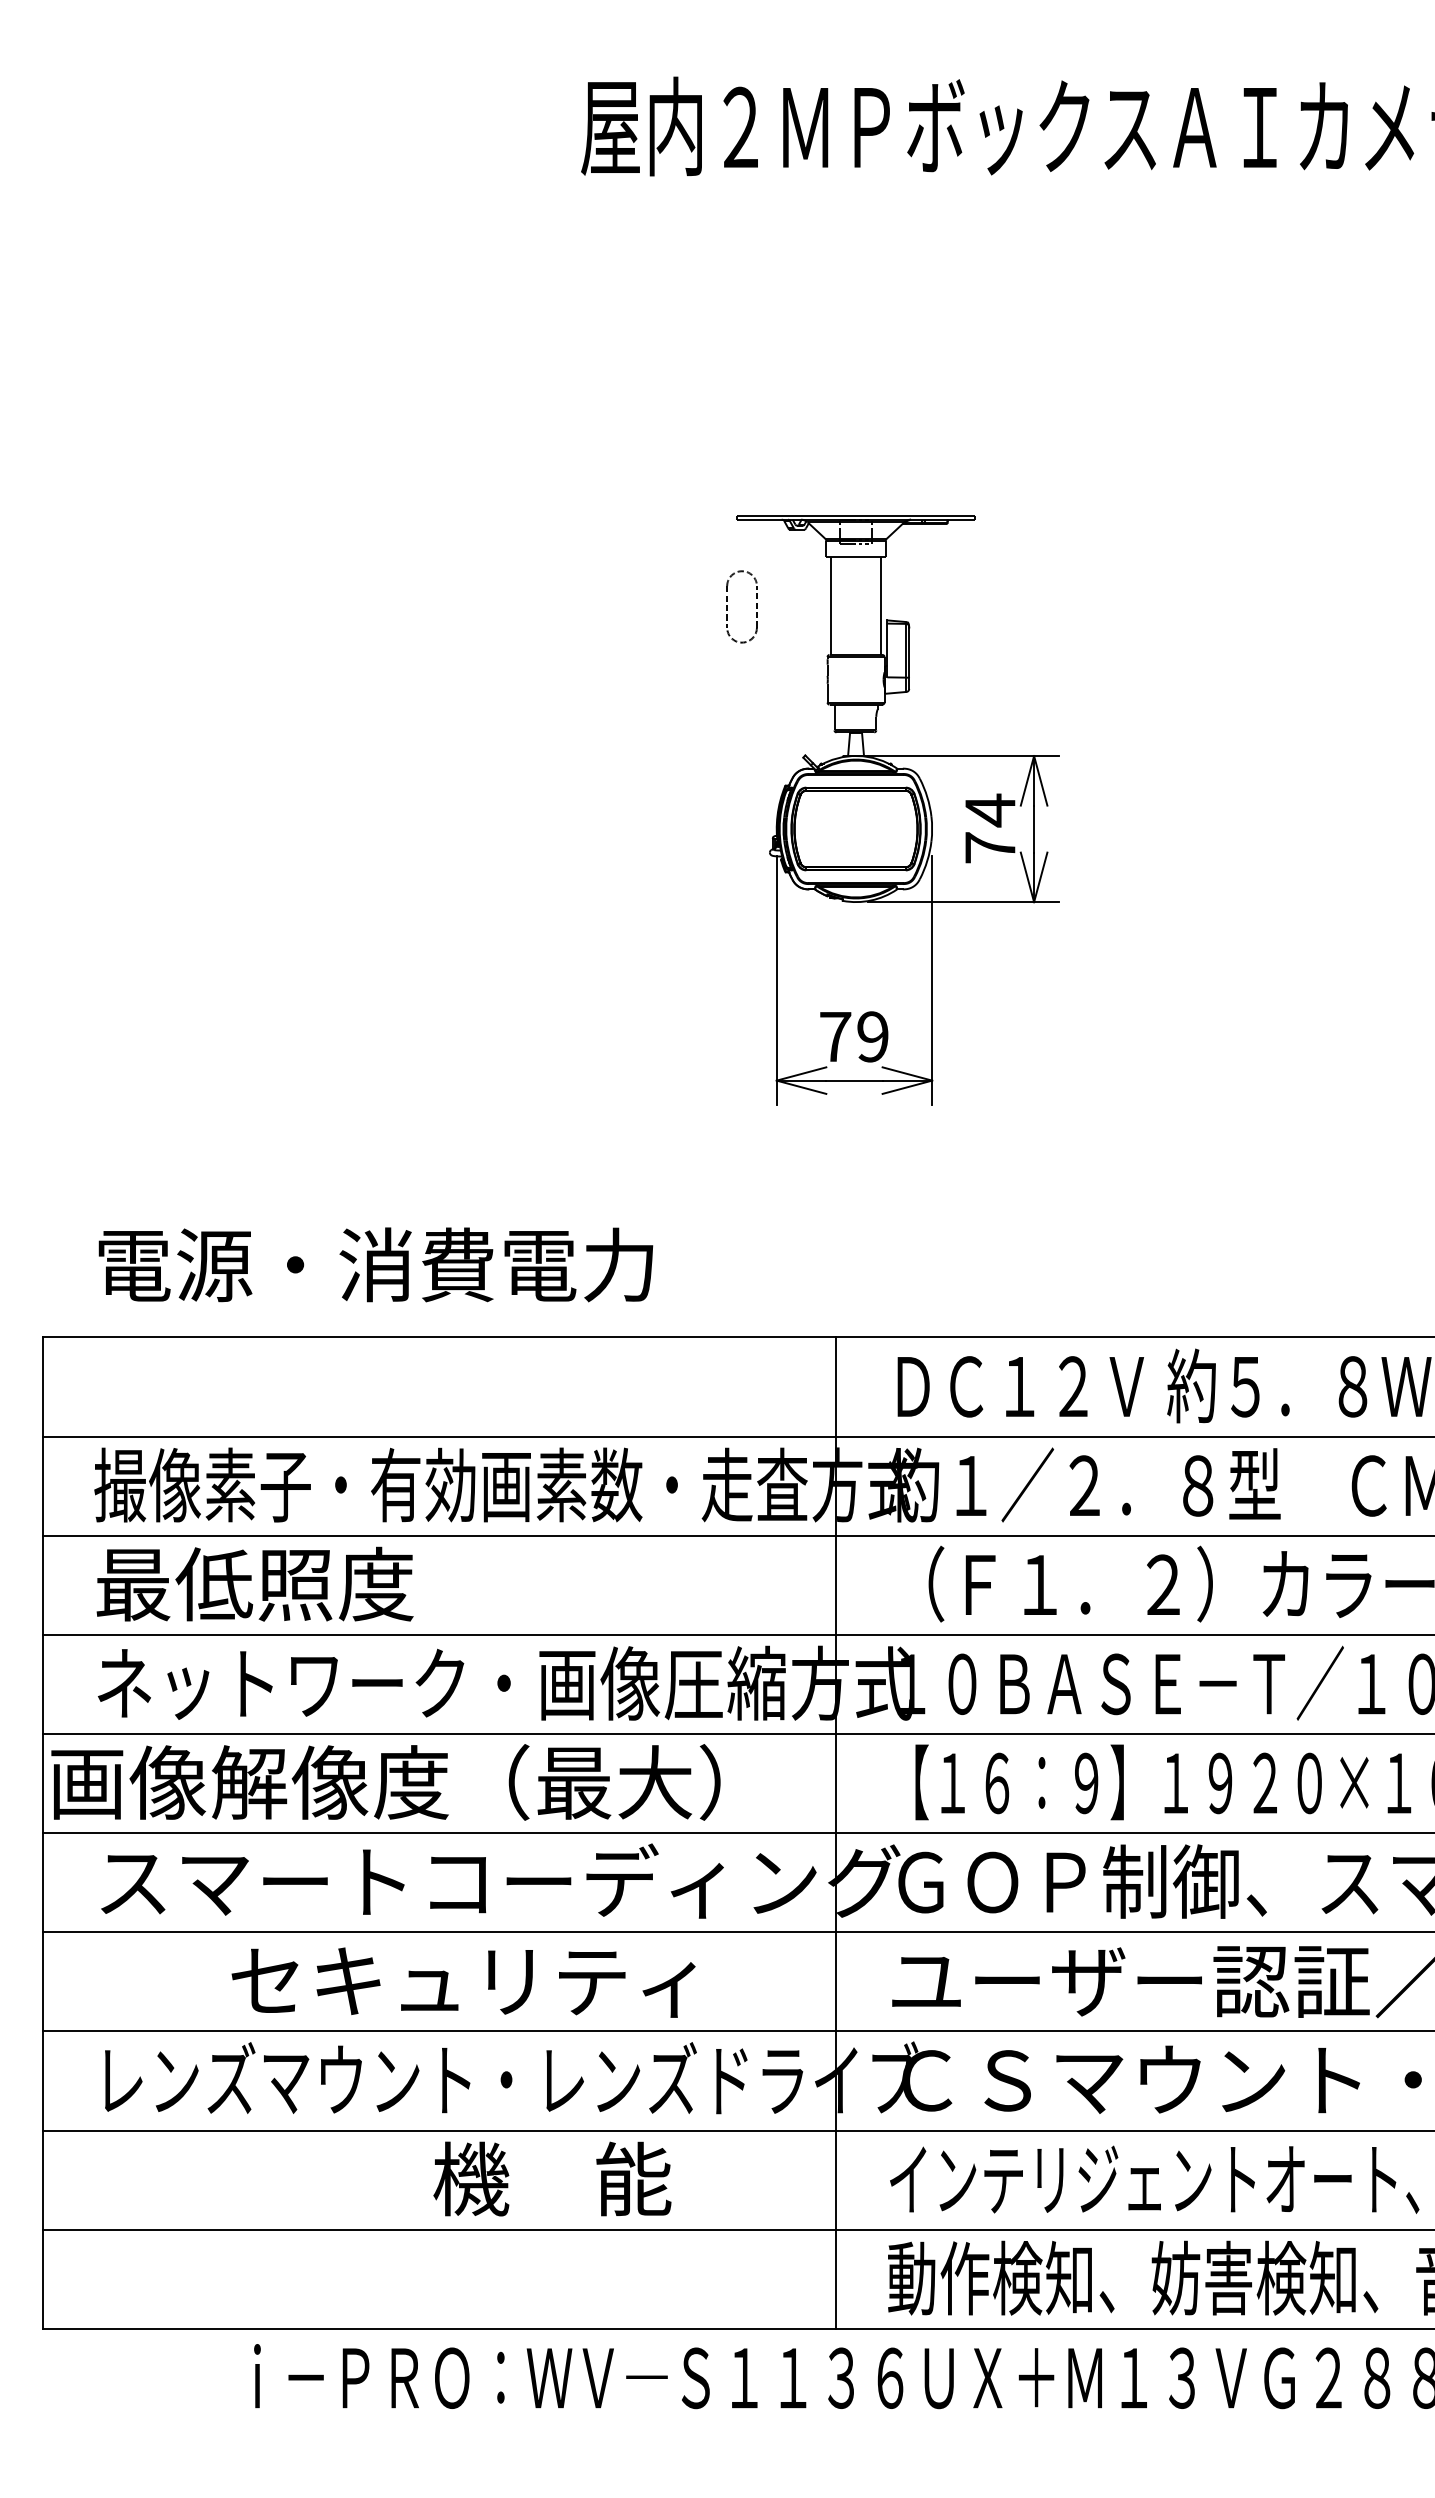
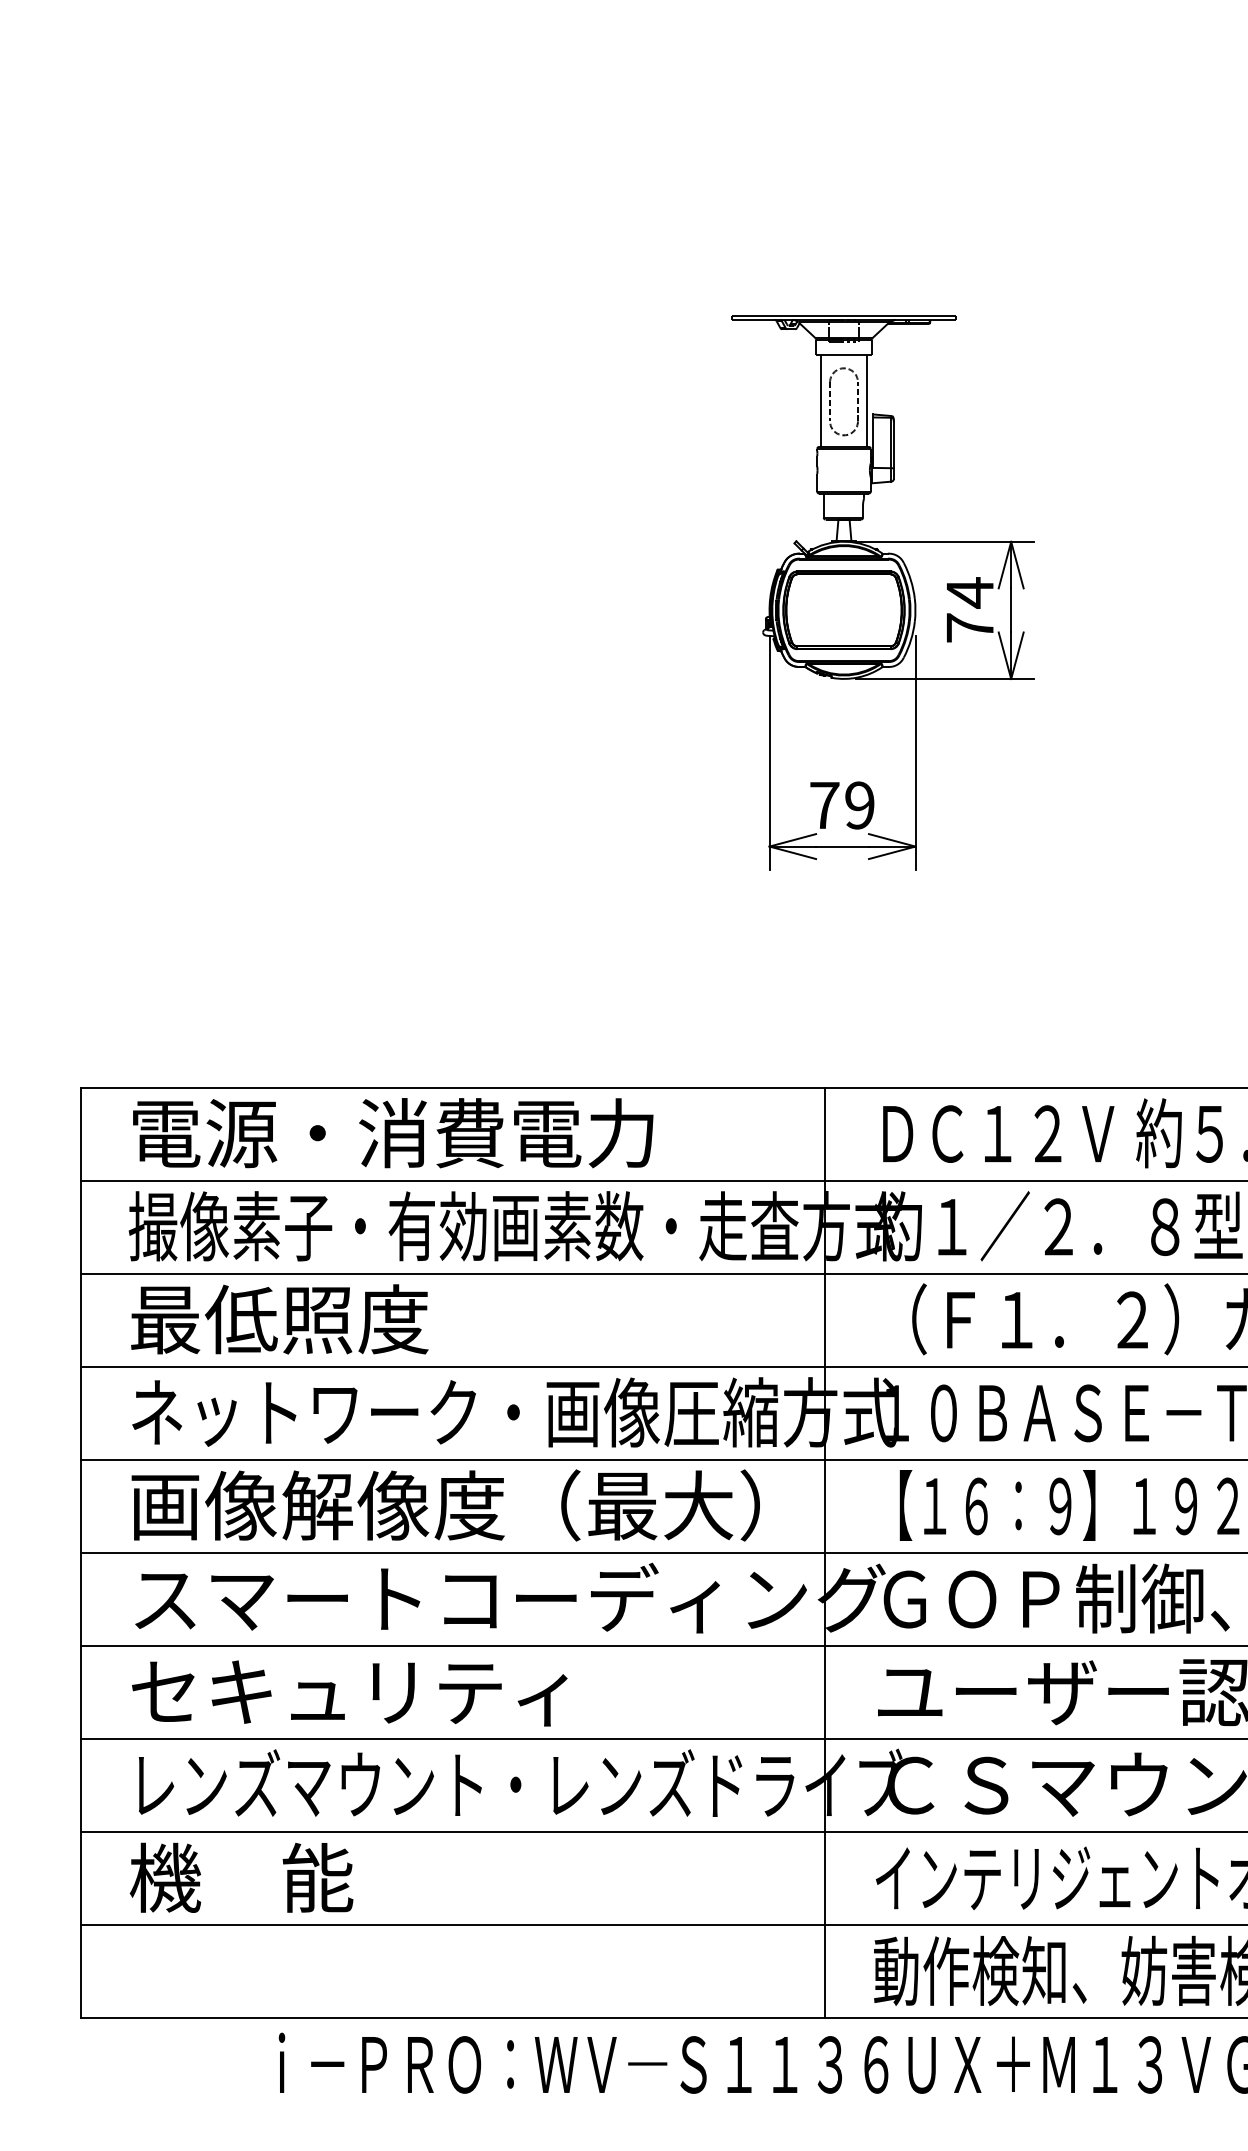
part: (727, 606) -> (830, 401), moved
text: (375, 1264) -> (392, 1132), moved
text: (385, 1782) -> (445, 1505), moved
text: (463, 1982) -> (349, 1693), moved
text: (552, 2178) -> (241, 1877), moved

